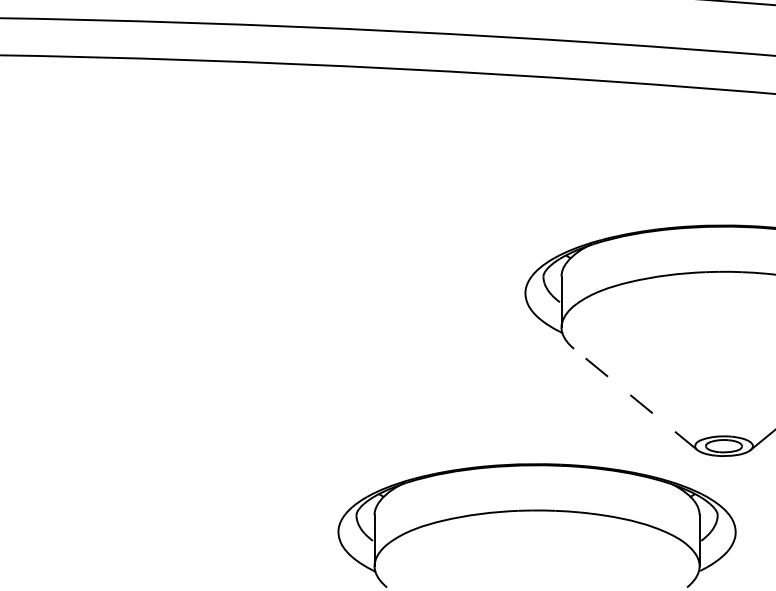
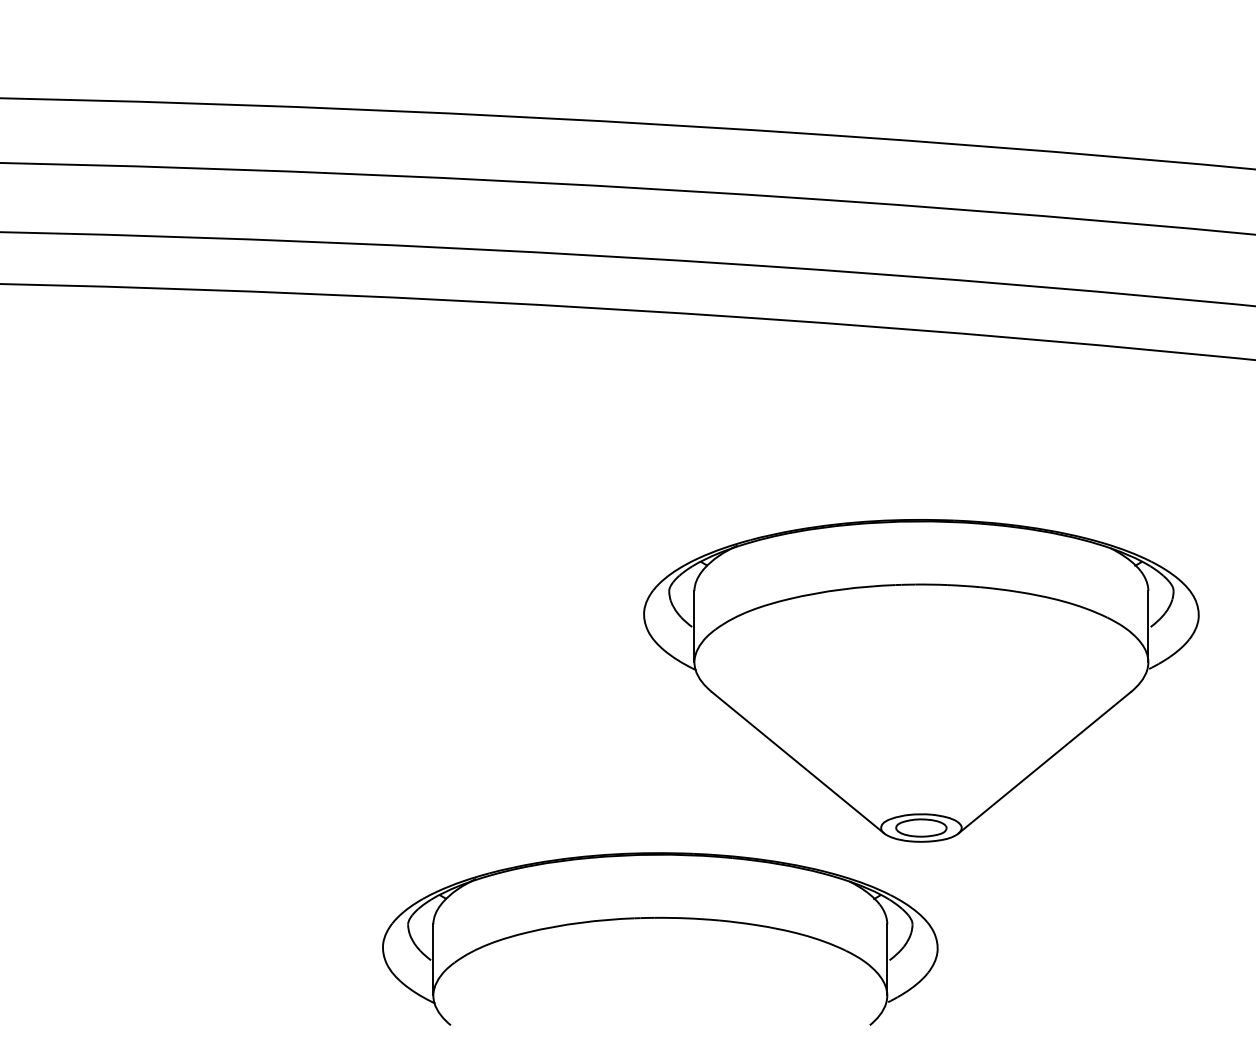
line: (635, 399) -> (797, 762), dashed -> solid

